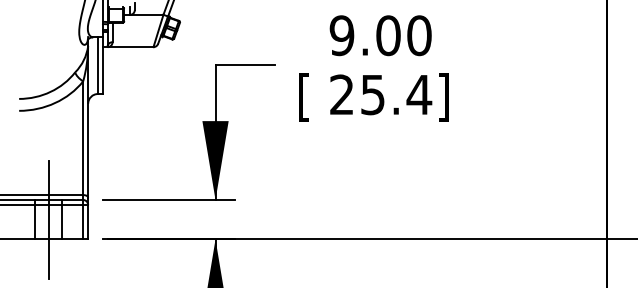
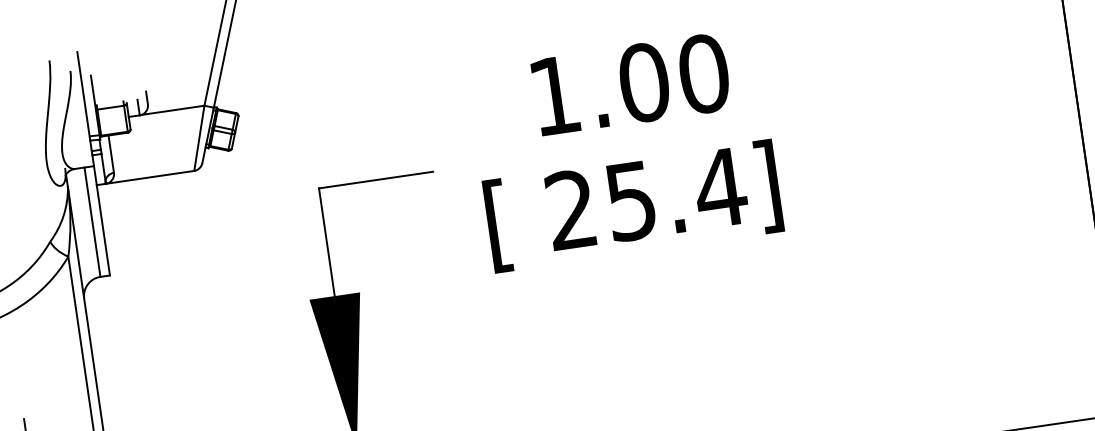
text: (341, 35) -> (553, 95), 9.00 -> 1.00

